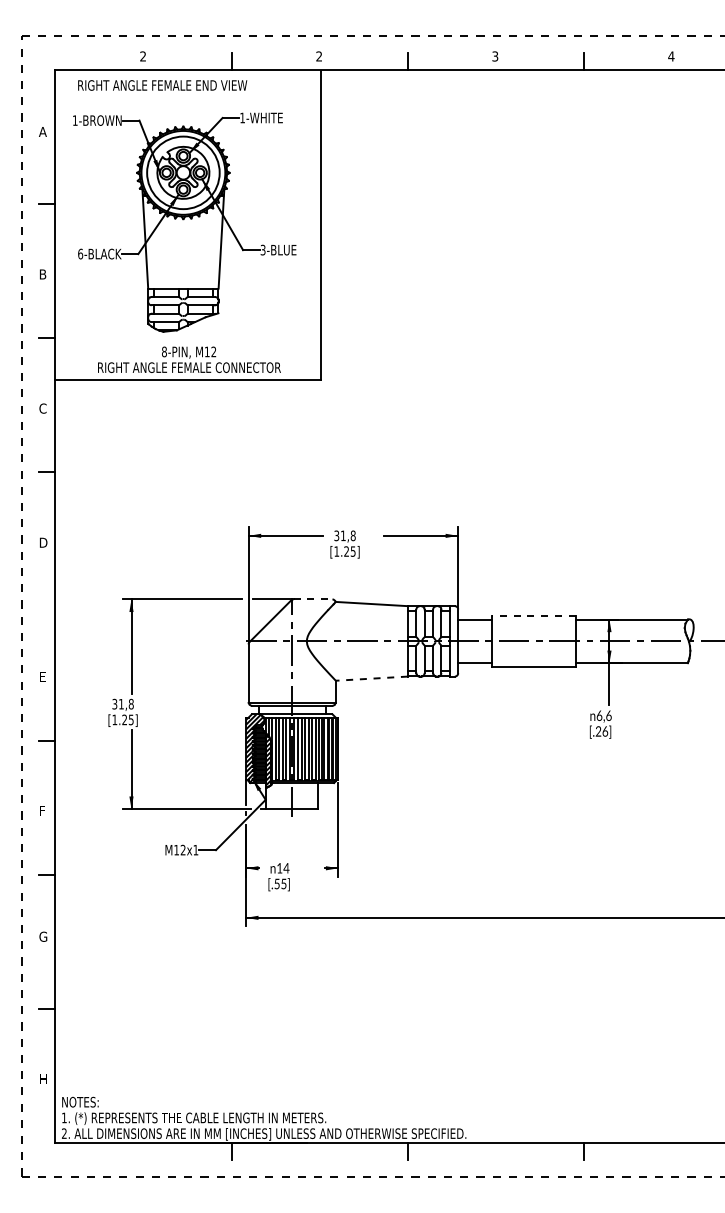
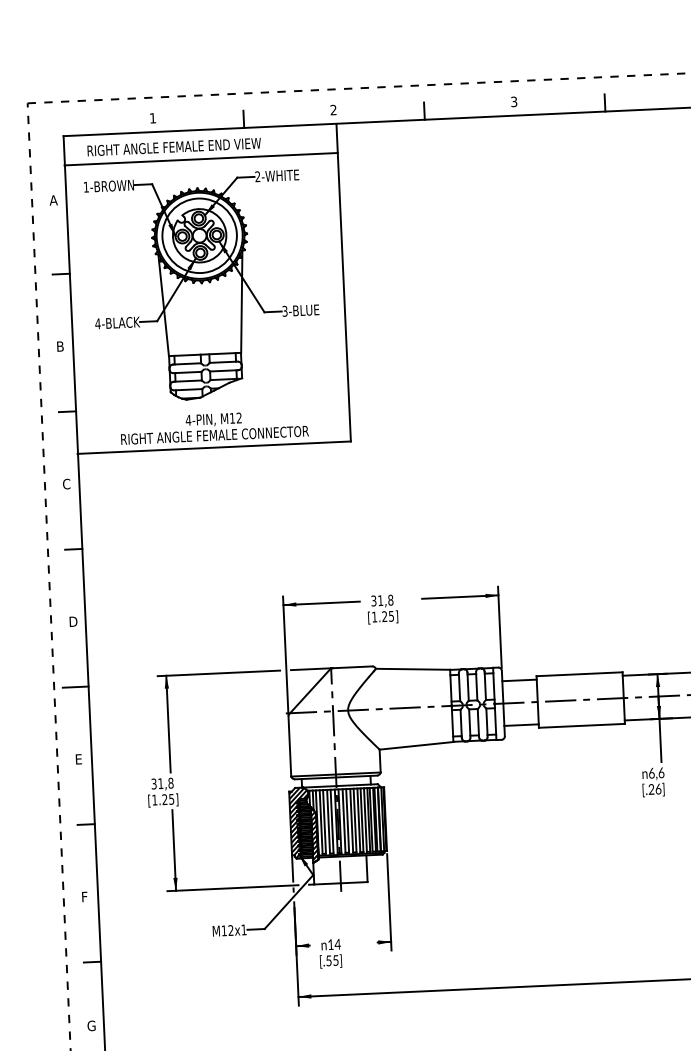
text: (142, 56) -> (152, 118), 2 -> 1
line: (188, 98) -> (201, 159), added
text: (242, 117) -> (257, 176), 1-WHITE -> 2-WHITE
text: (80, 253) -> (97, 323), 6-BLACK -> 4-BLACK
text: (164, 351) -> (188, 419), 8-PIN, -> 4-PIN,
line: (313, 599) -> (352, 667), dashed -> solid
line: (42, 606) -> (75, 687), added
line: (533, 616) -> (579, 674), dashed -> solid
line: (371, 678) -> (416, 745), dashed -> solid

